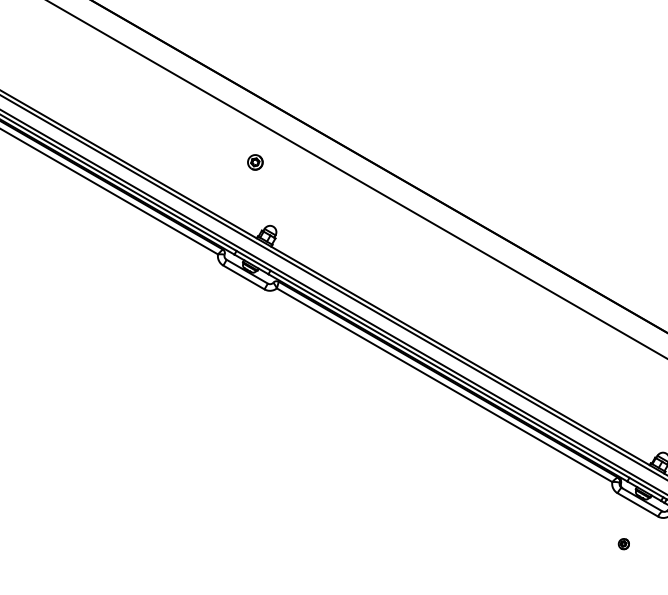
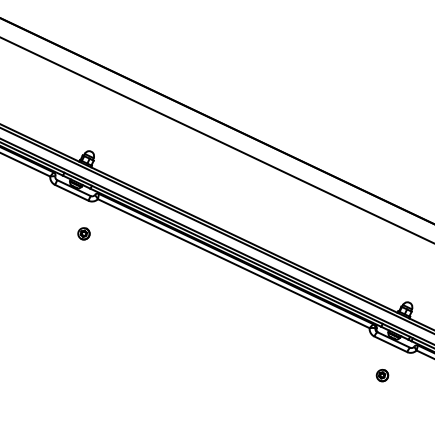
part: (255, 162) -> (84, 233), moved
part: (623, 543) -> (382, 375), size x1.43

